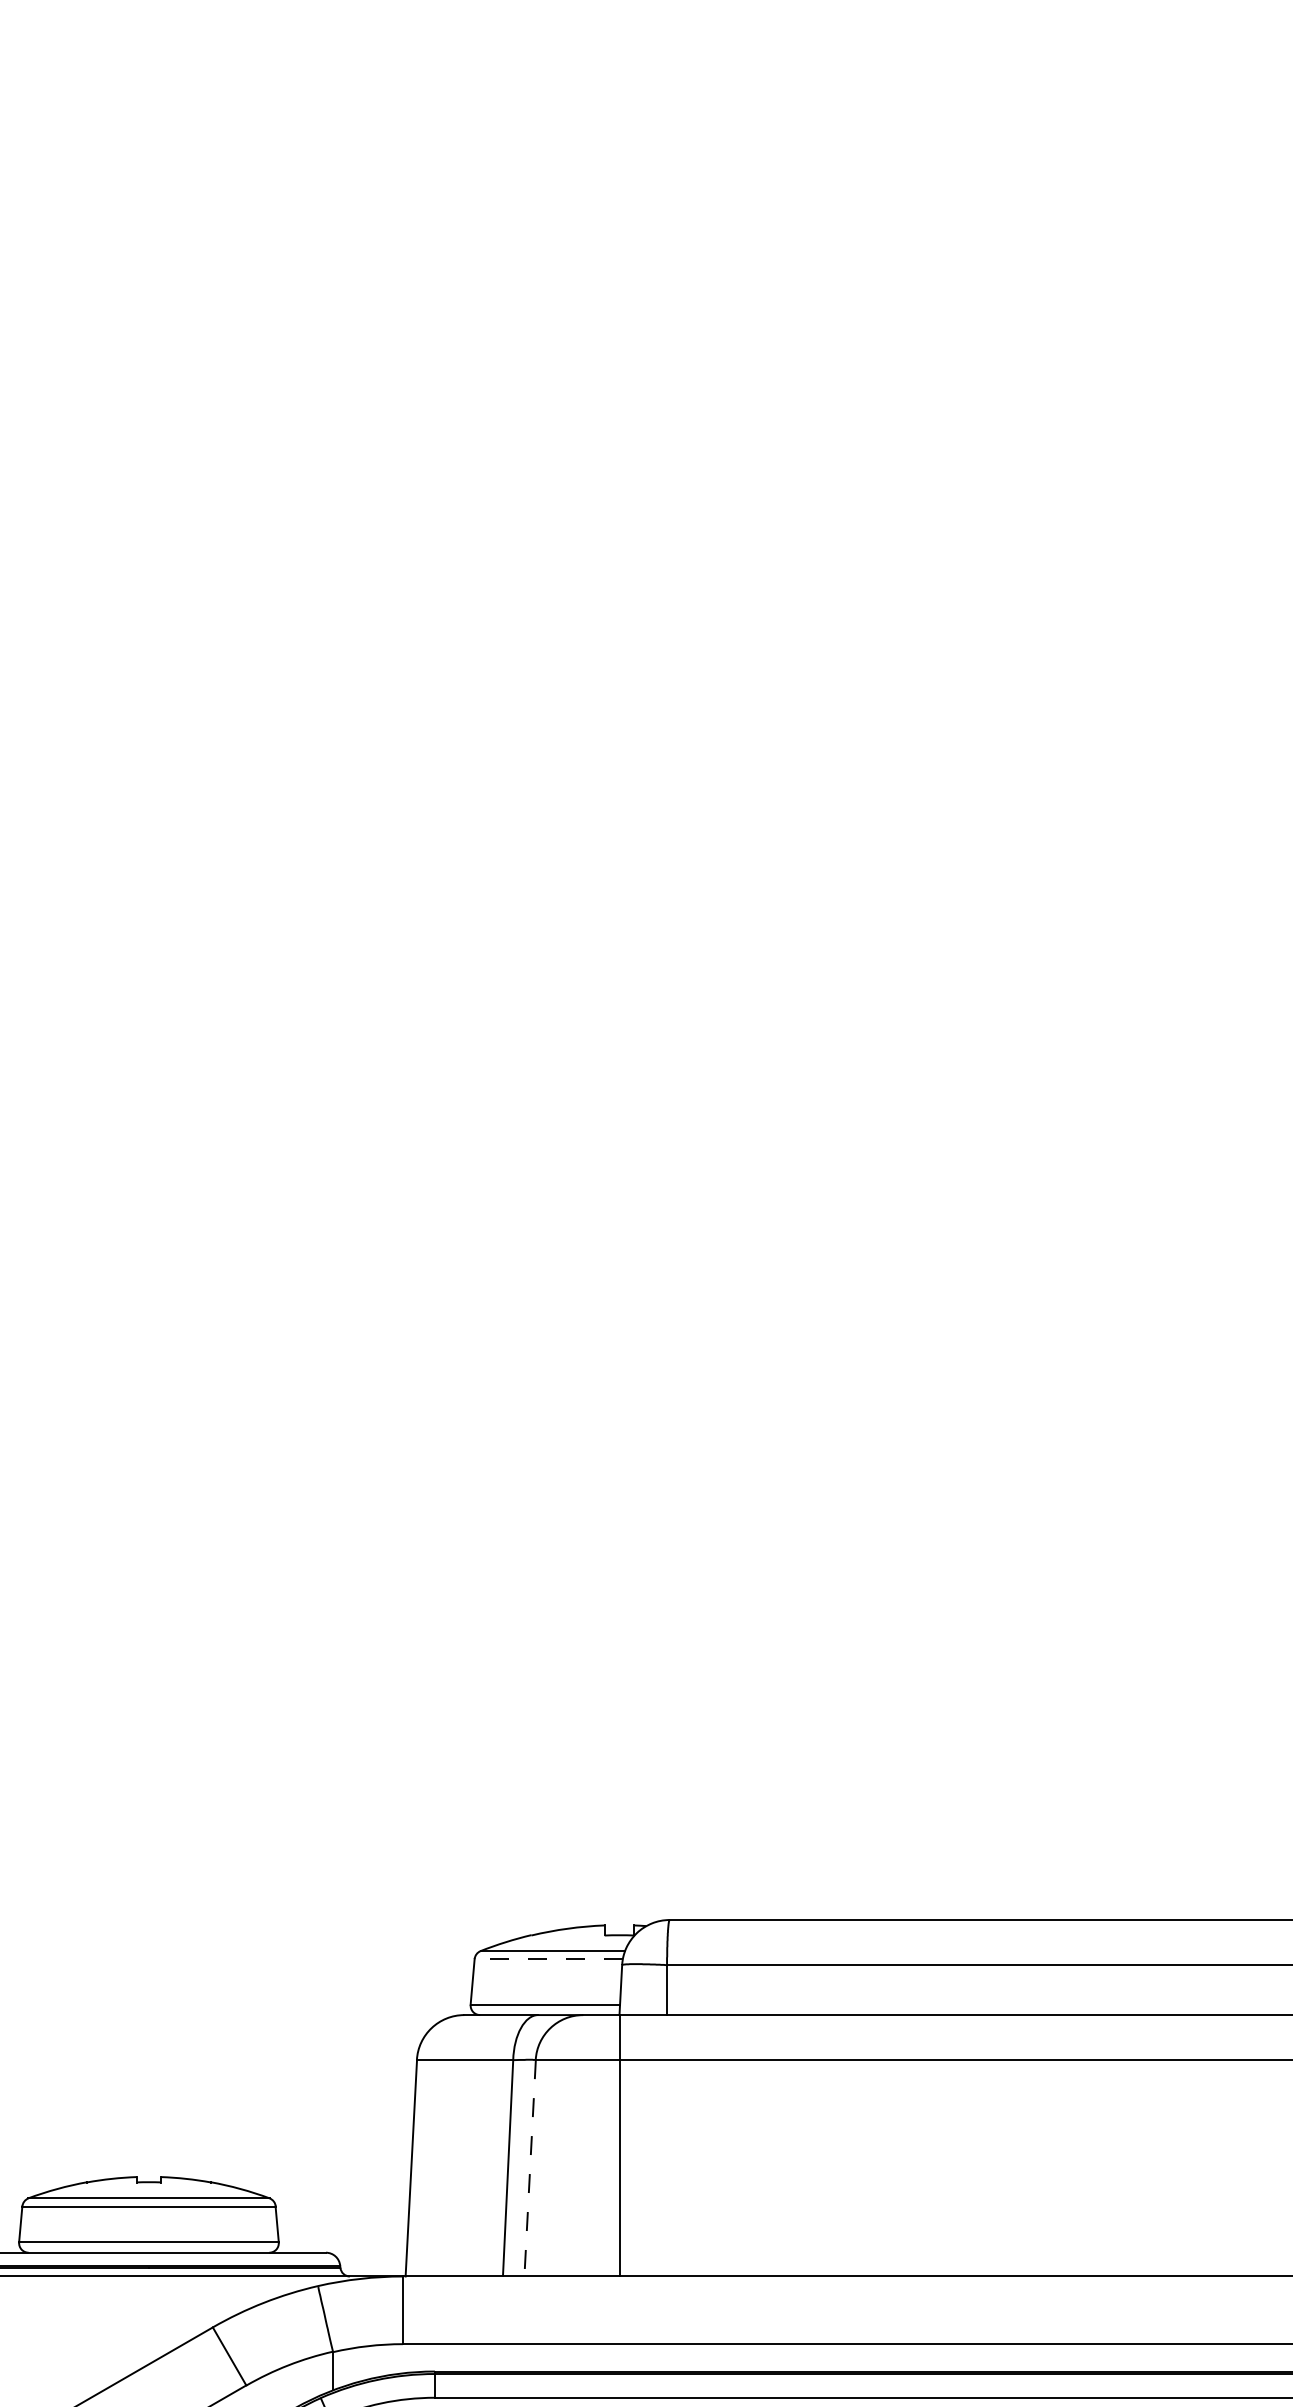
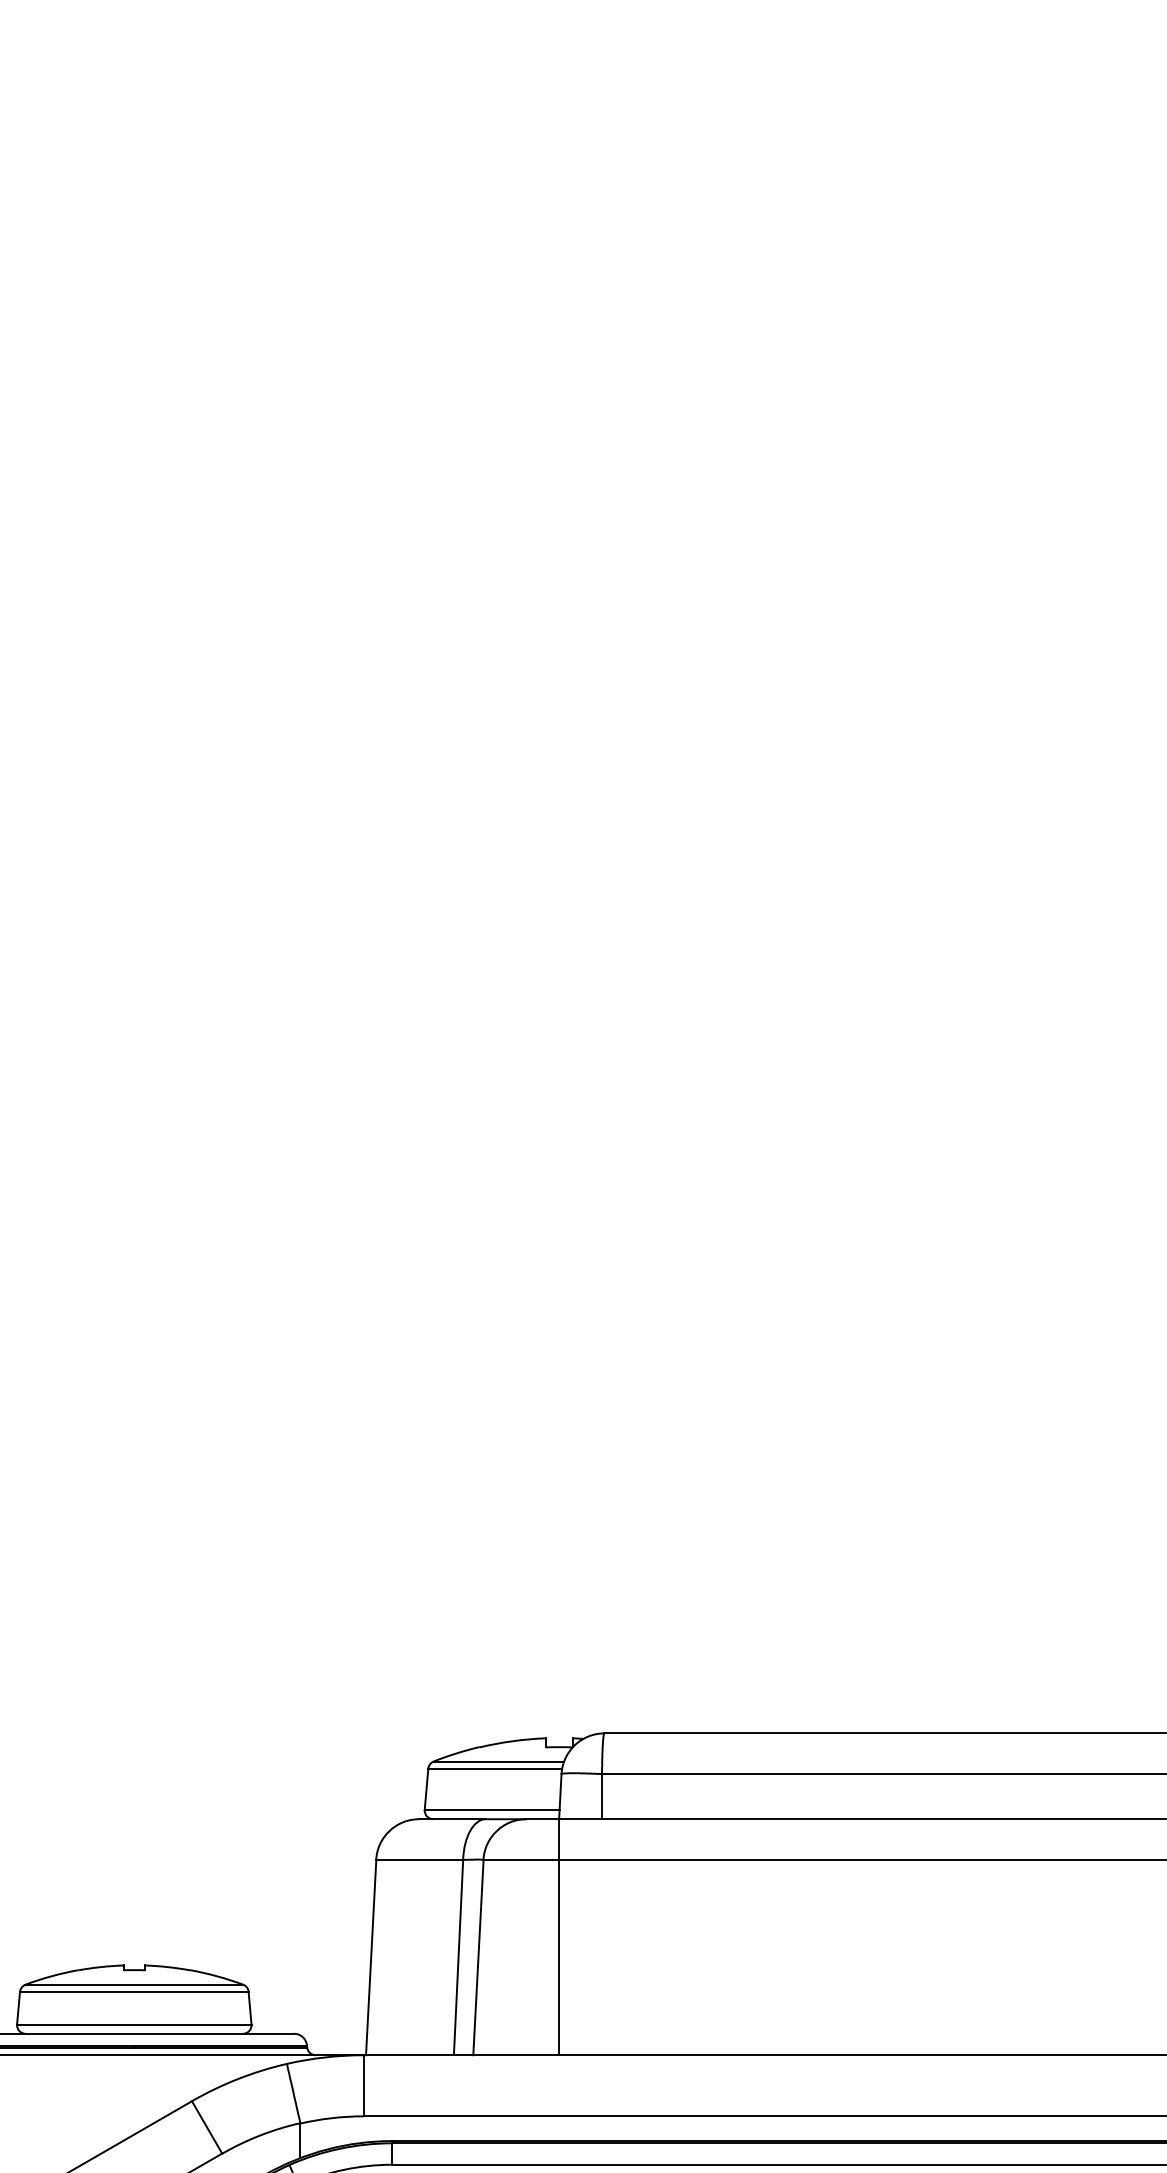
line: (547, 1958) -> (494, 1768), dashed -> solid
line: (530, 2168) -> (478, 1957), dashed -> solid

